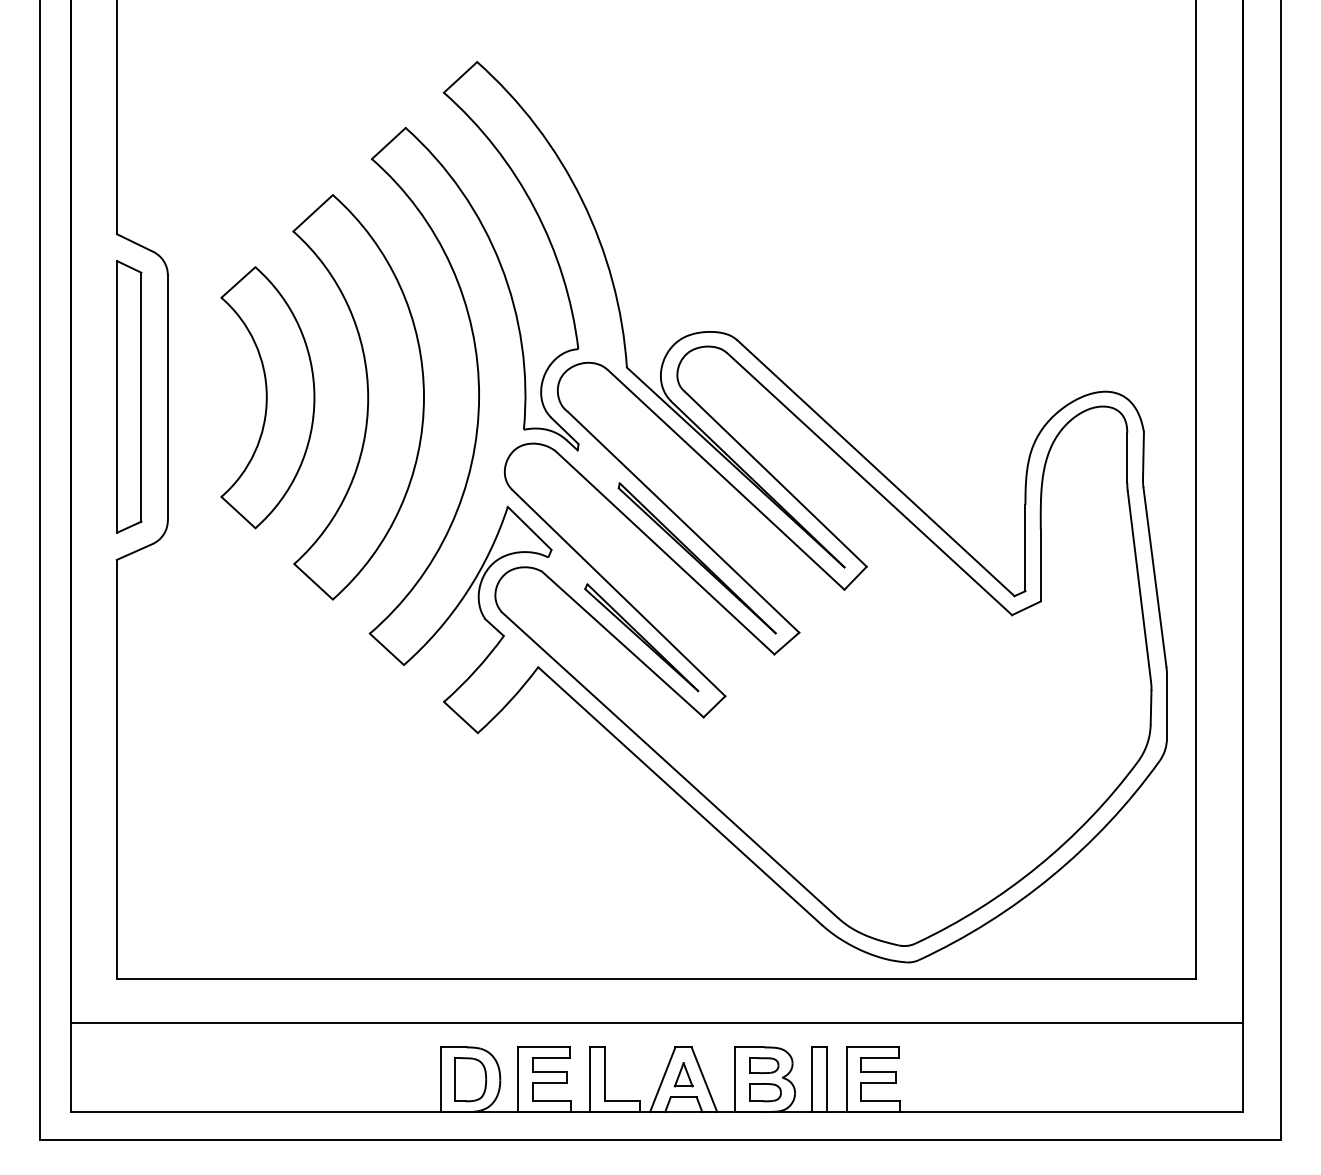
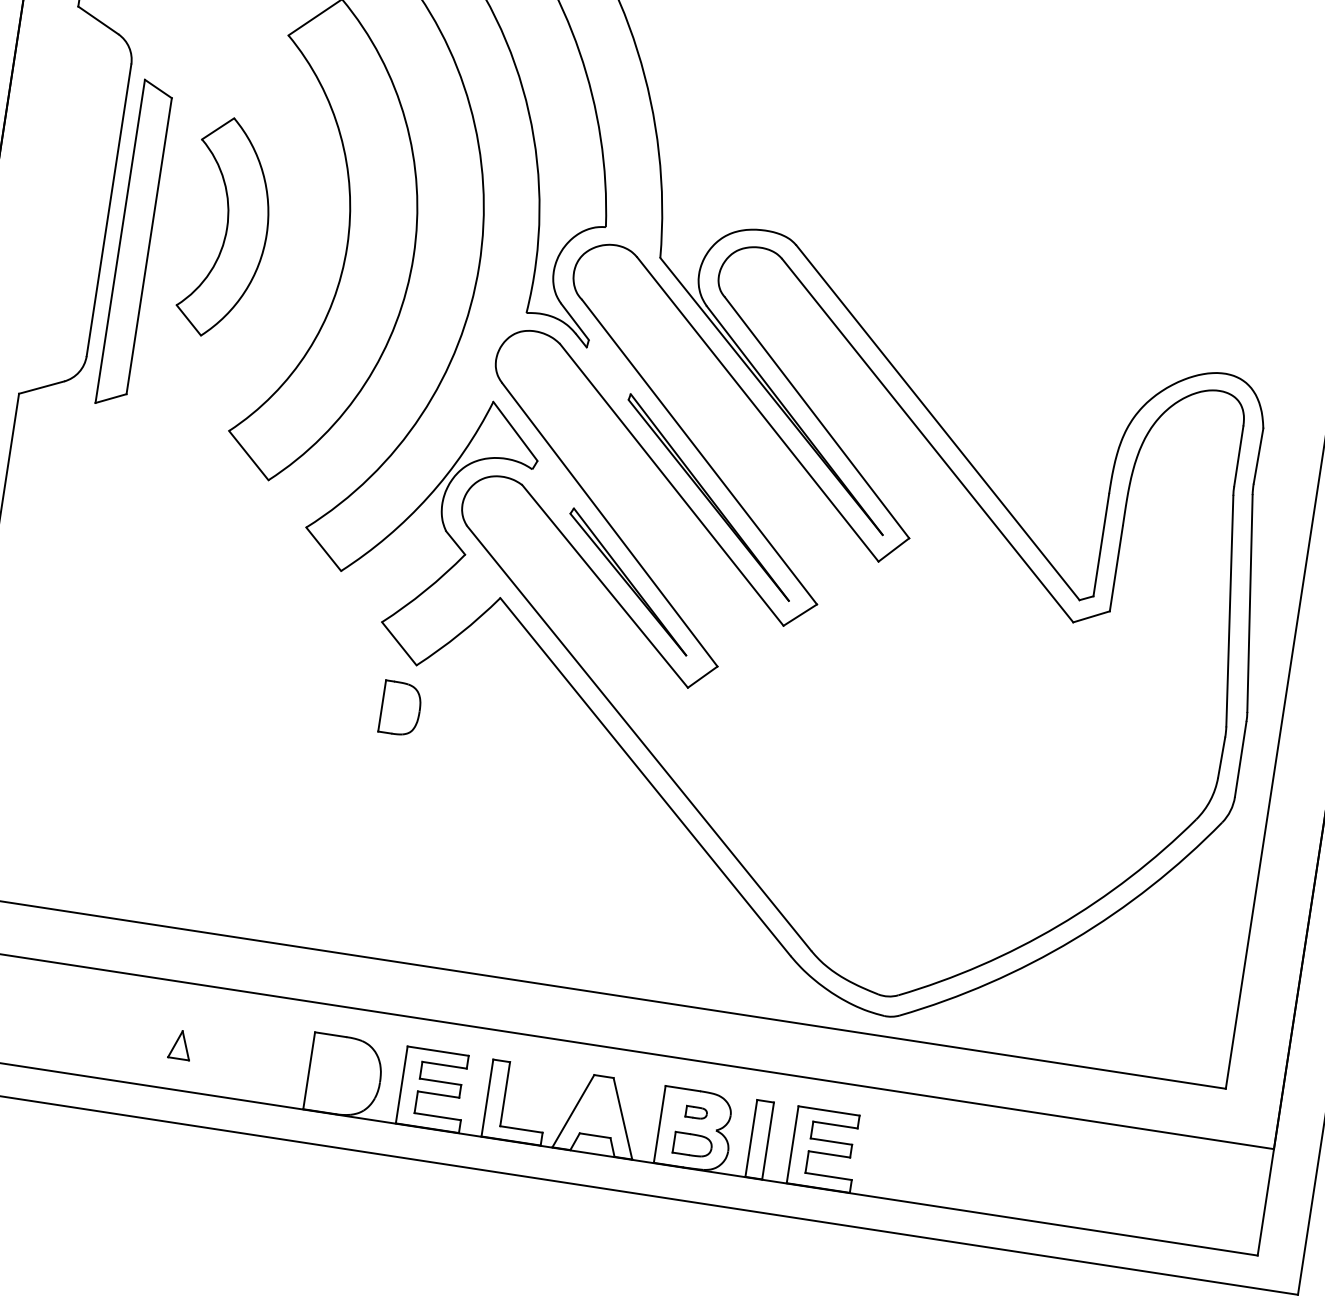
part: (129, 396) -> (135, 243), moved
part: (267, 397) -> (227, 228), size x0.7
part: (764, 1065) -> (696, 1112), size x0.6
part: (683, 1074) -> (180, 1044), moved
part: (470, 1079) -> (401, 708), moved

